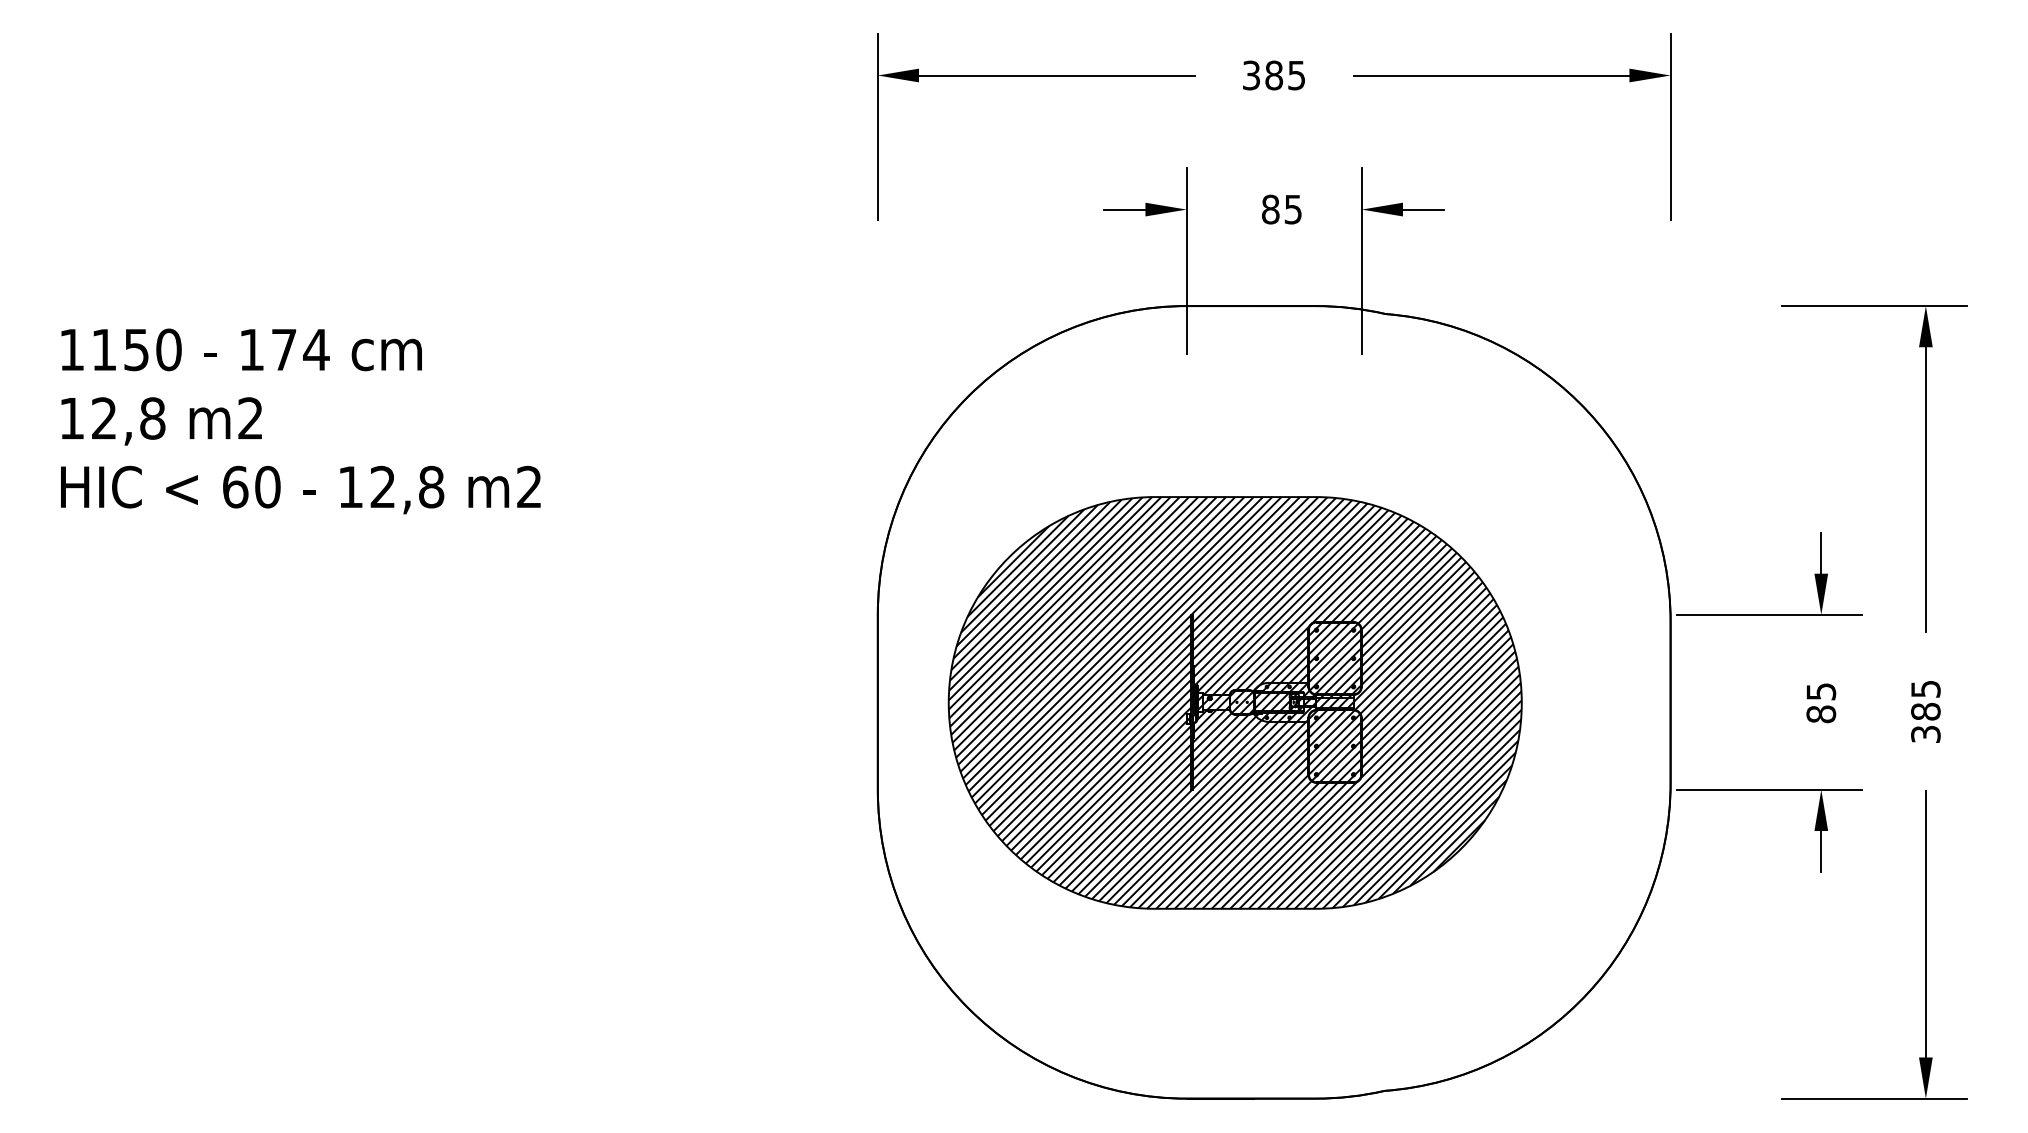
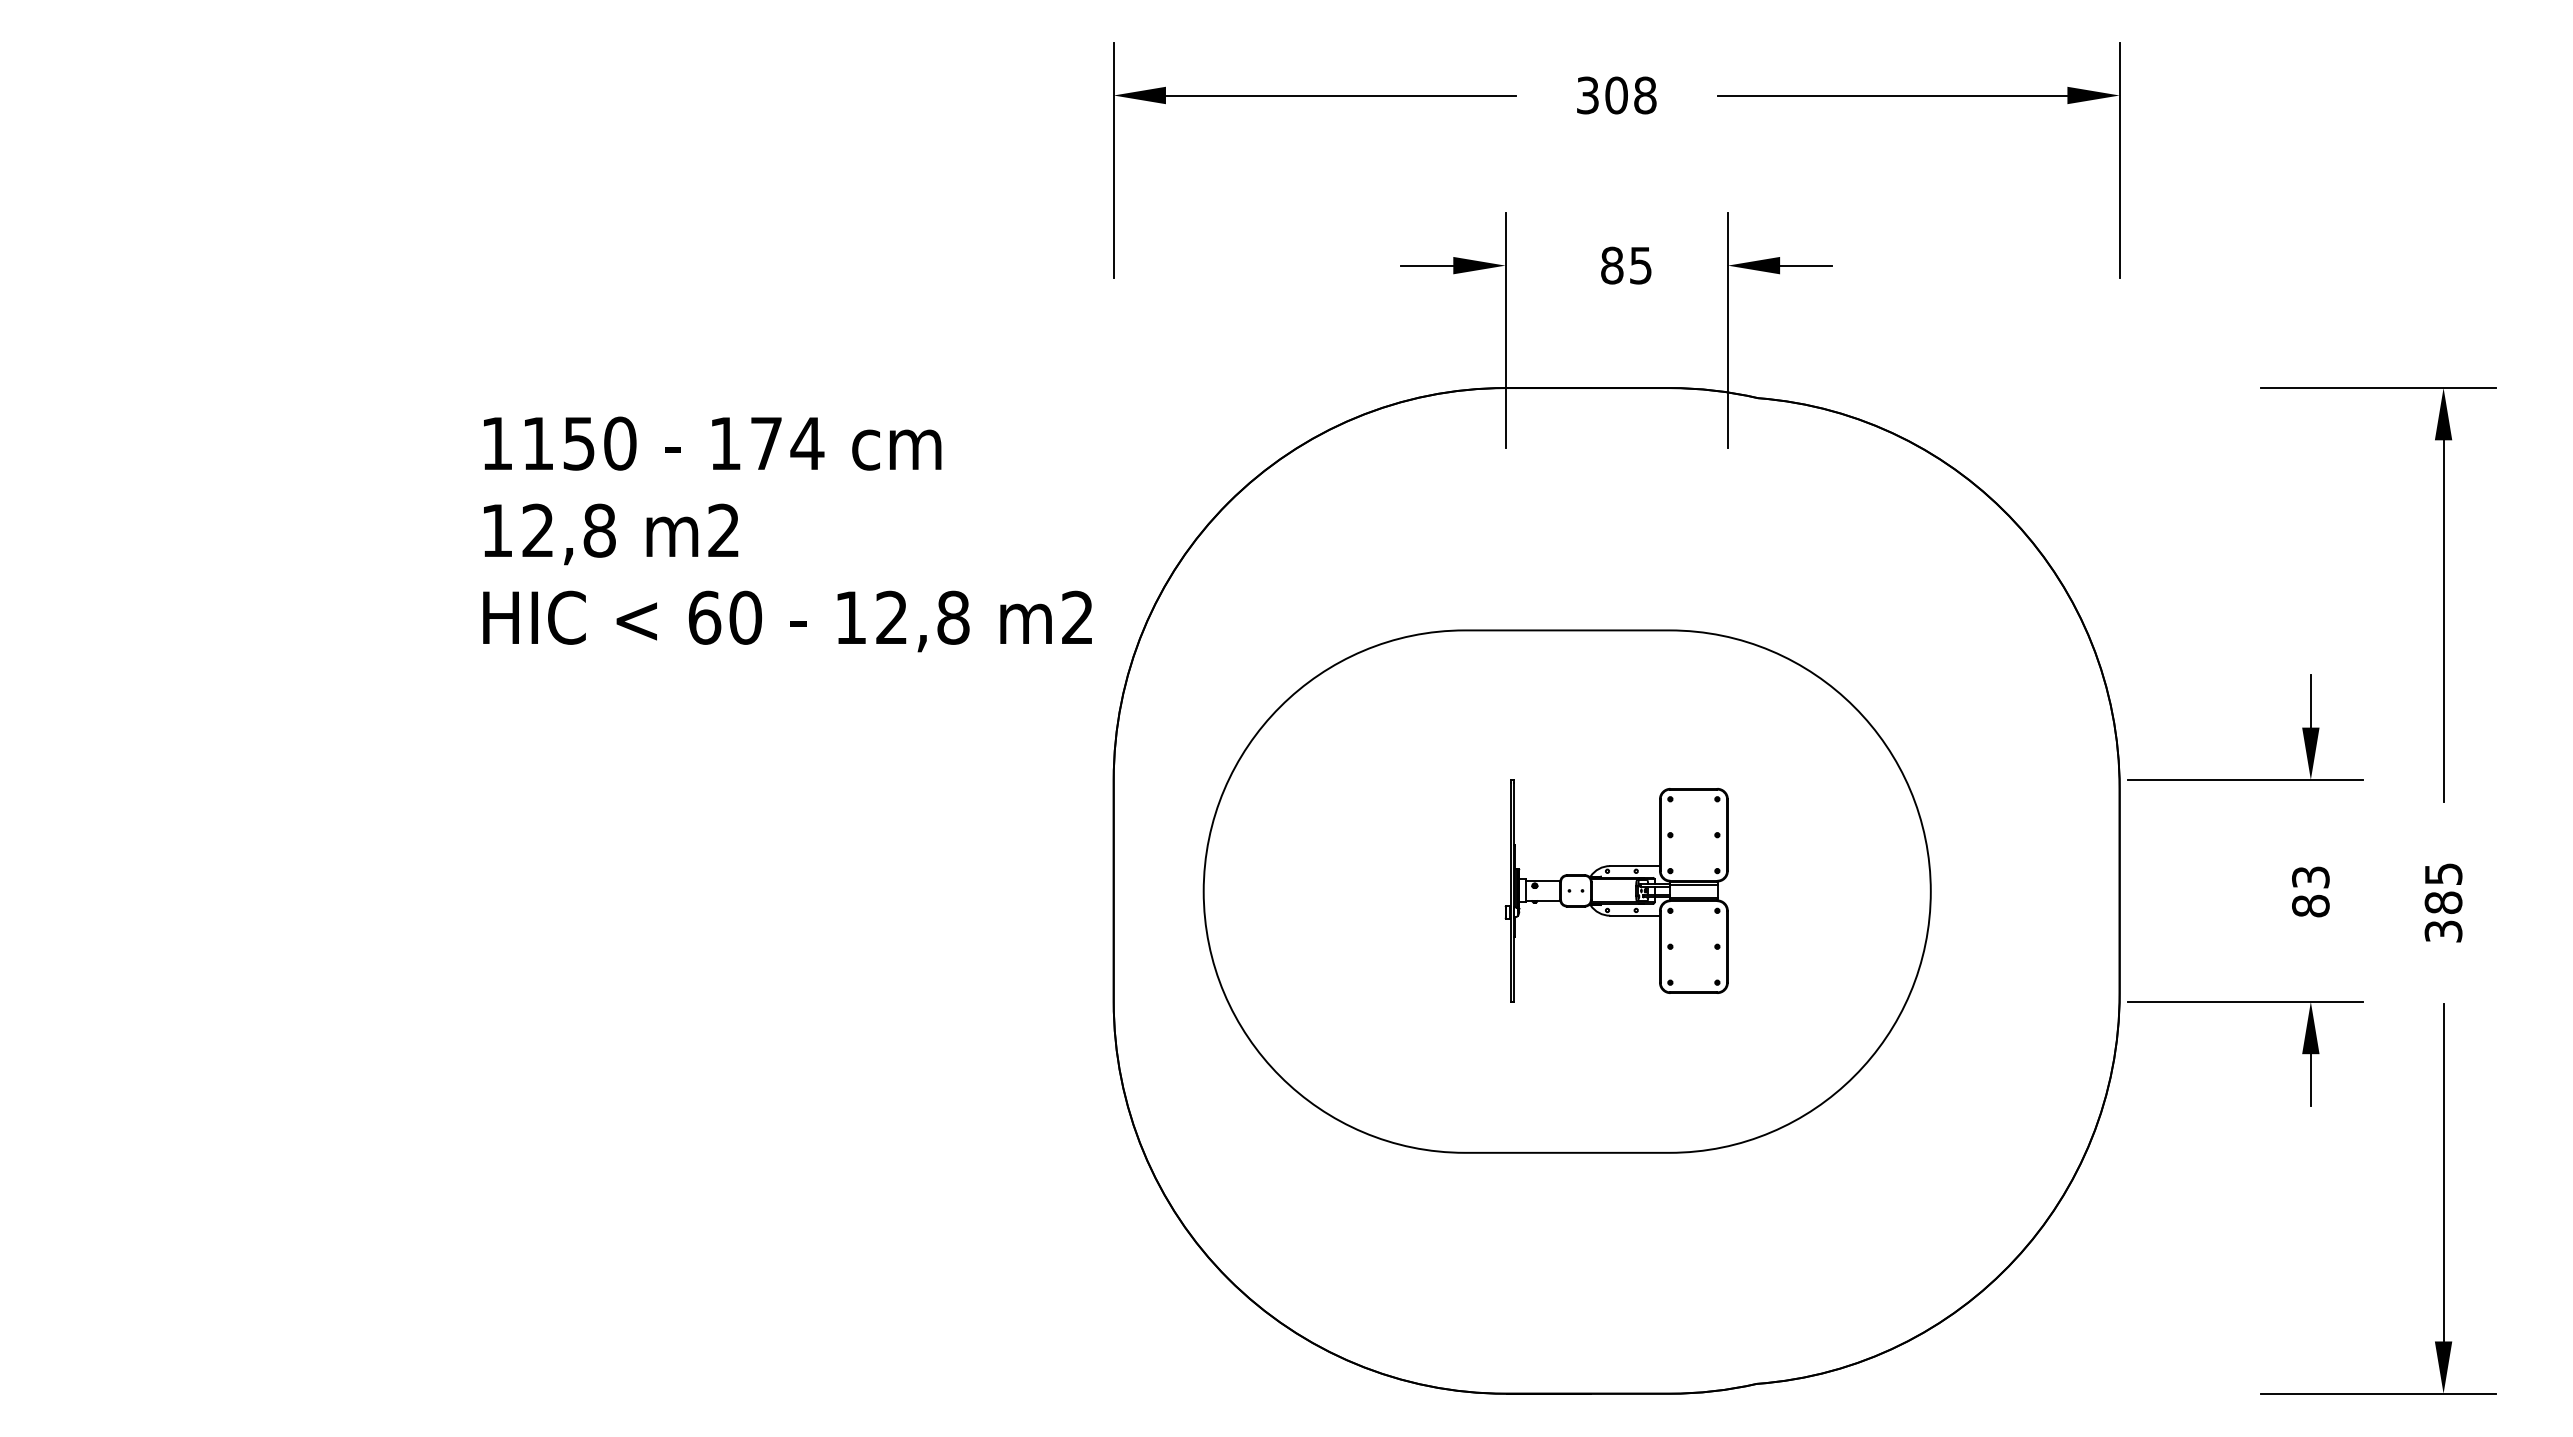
text: (1285, 75) -> (1630, 95), 385 -> 308
text: (300, 421) -> (787, 534), moved
text: (1821, 691) -> (2310, 876), 85 -> 83
hatch: (1234, 702) -> (1566, 891), removed

